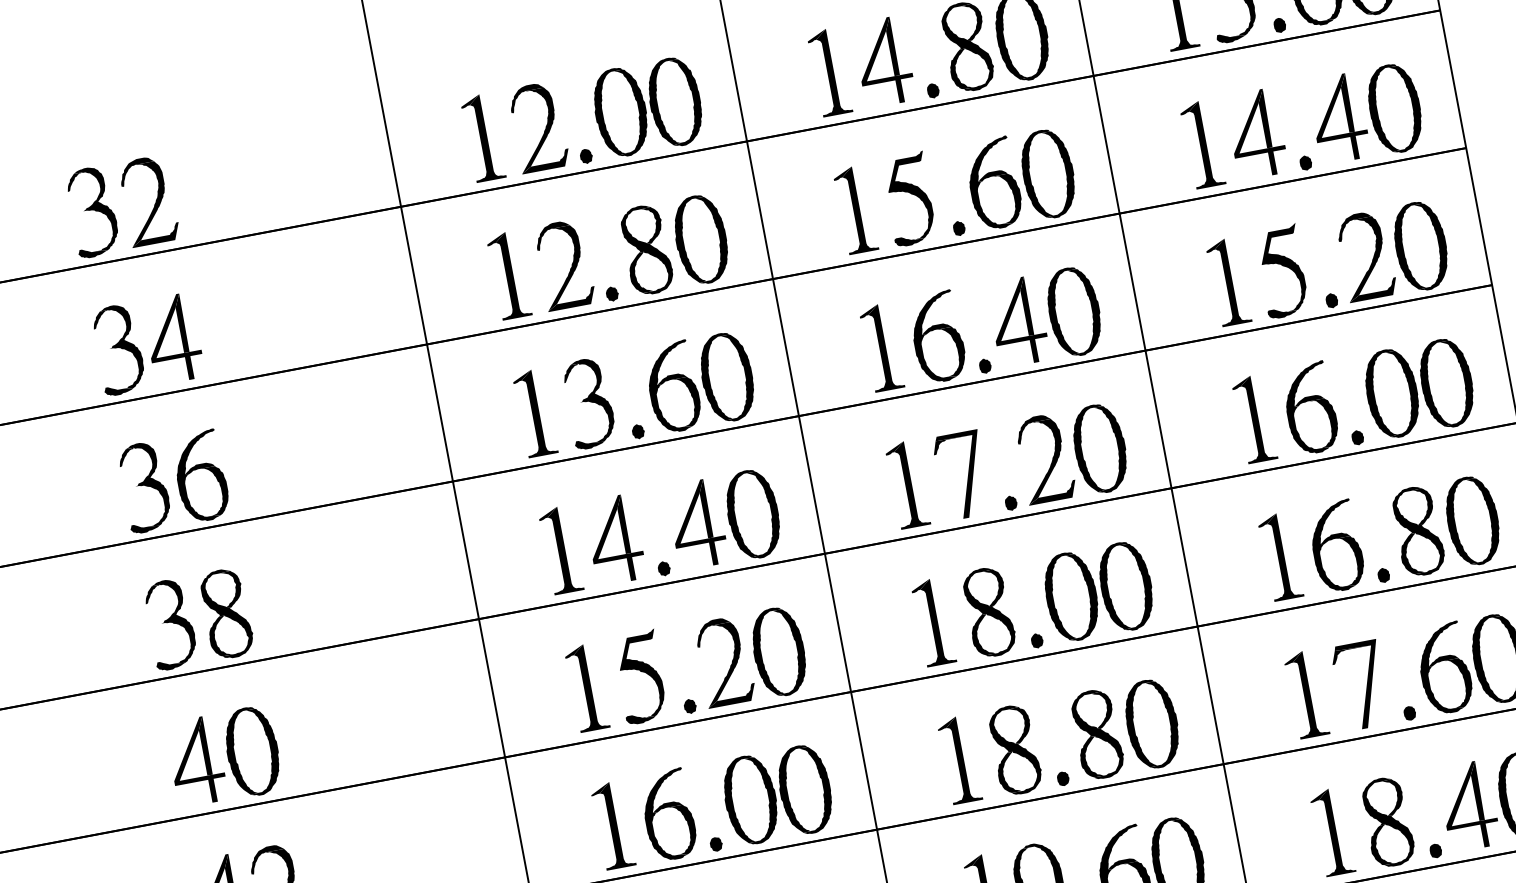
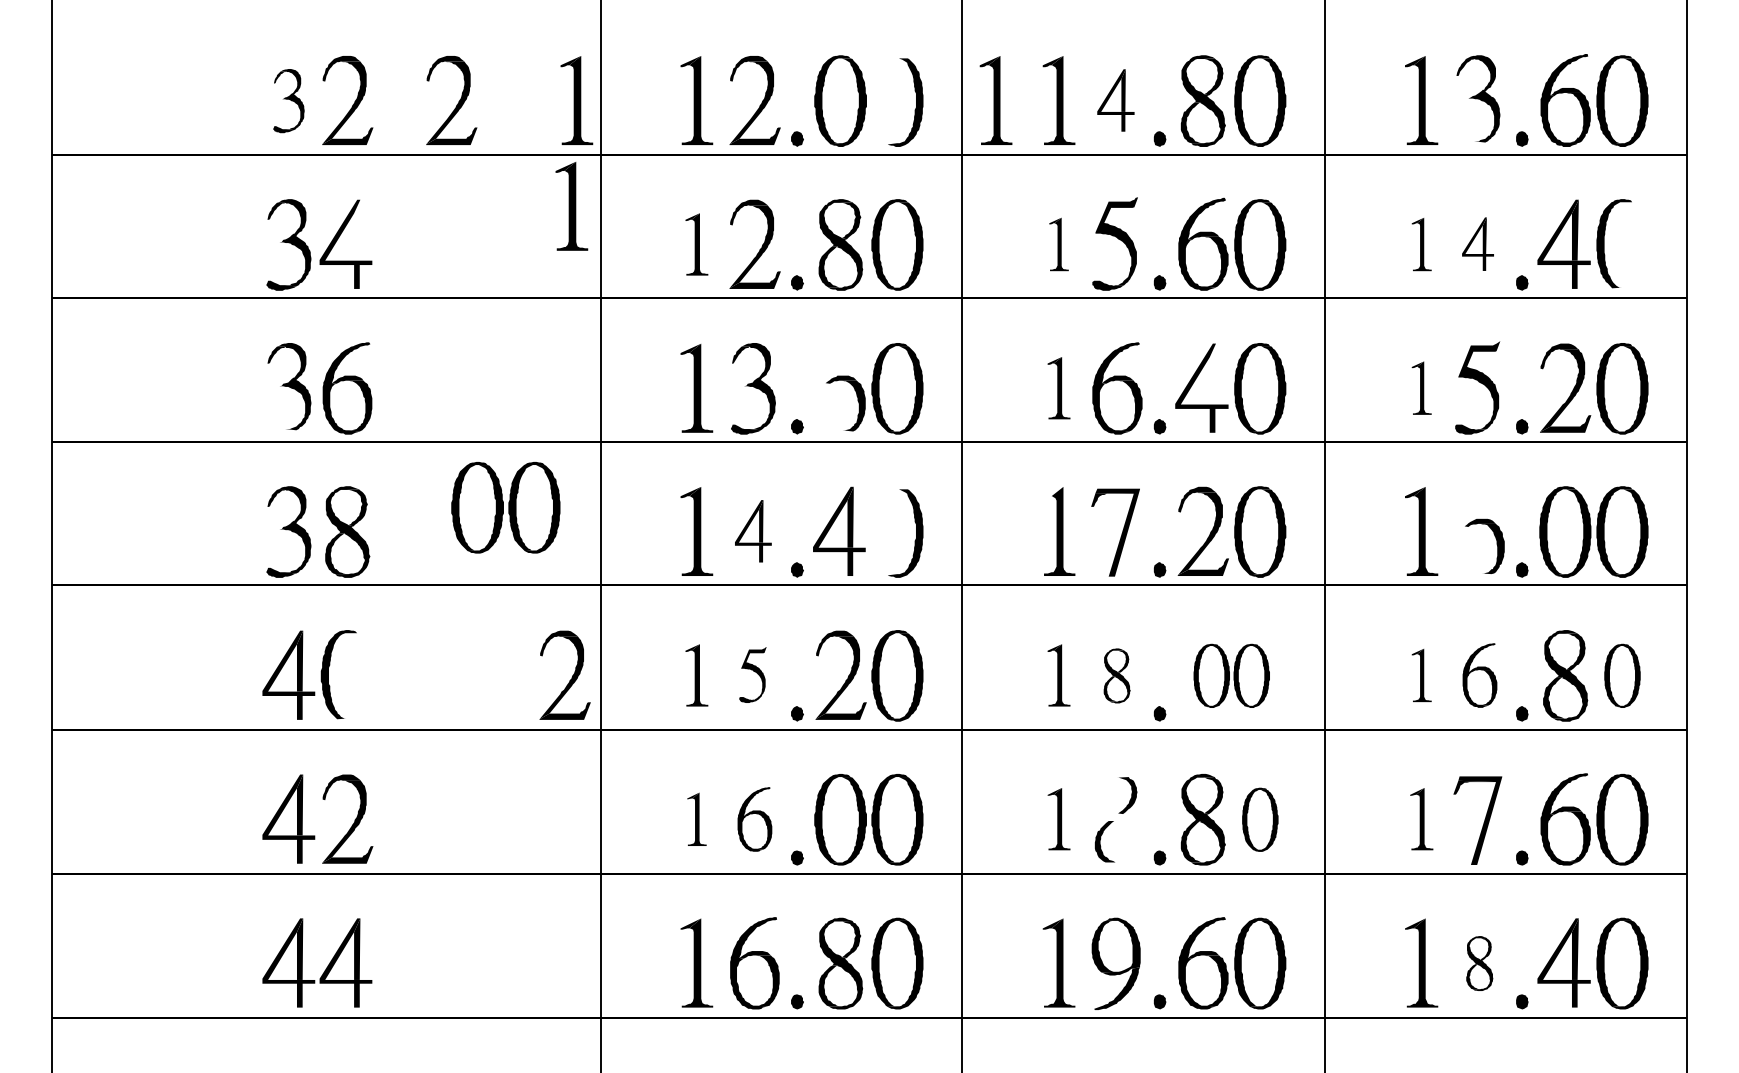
fill: (1230, 37) -> (1470, 141), removed
part: (883, 62) -> (1115, 100), size x0.7
part: (768, 83) -> (995, 100), added
fill: (667, 101) -> (889, 99), removed
fill: (1402, 108) -> (1630, 246), removed
part: (1255, 133) -> (1477, 243), size x0.6
part: (1202, 144) -> (1421, 244), size x0.6
part: (367, 159) -> (576, 100), added
part: (254, 183) -> (457, 103), added
part: (855, 210) -> (1058, 244), size x0.6
part: (92, 211) -> (288, 100), size x0.7
part: (382, 261) -> (571, 206), added
part: (508, 275) -> (696, 244), size x0.7
part: (1228, 281) -> (1421, 387), size x0.6
fill: (1012, 308) -> (1198, 373), removed
fill: (167, 325) -> (342, 229), removed
part: (881, 346) -> (1058, 387), size x0.7
fill: (671, 387) -> (839, 388), removed
fill: (1308, 407) -> (1478, 530), removed
fill: (894, 448) -> (1052, 492), removed
fill: (745, 514) -> (889, 530), removed
part: (1472, 520) -> (1622, 675), size x0.7
fill: (145, 527) -> (281, 429), removed
part: (615, 538) -> (753, 530), size x0.7
part: (1336, 546) -> (1479, 675), size x0.7
part: (1280, 556) -> (1421, 675), size x0.6
part: (373, 561) -> (505, 507), added
part: (1098, 591) -> (1231, 675), size x0.7
part: (988, 612) -> (1116, 675), size x0.6
part: (933, 622) -> (1058, 675), size x0.7
part: (640, 676) -> (752, 674), size x0.6
part: (586, 688) -> (696, 675), size x0.7
part: (1306, 693) -> (1421, 818), size x0.7
part: (467, 712) -> (571, 677), added
part: (1152, 723) -> (1260, 819), size x0.7
fill: (1015, 749) -> (1117, 819), removed
fill: (260, 751) -> (355, 677), removed
part: (959, 759) -> (1058, 818), size x0.7
part: (668, 815) -> (754, 819), size x0.7
part: (1388, 822) -> (1479, 963), size x0.6
part: (612, 825) -> (696, 819), size x0.6

